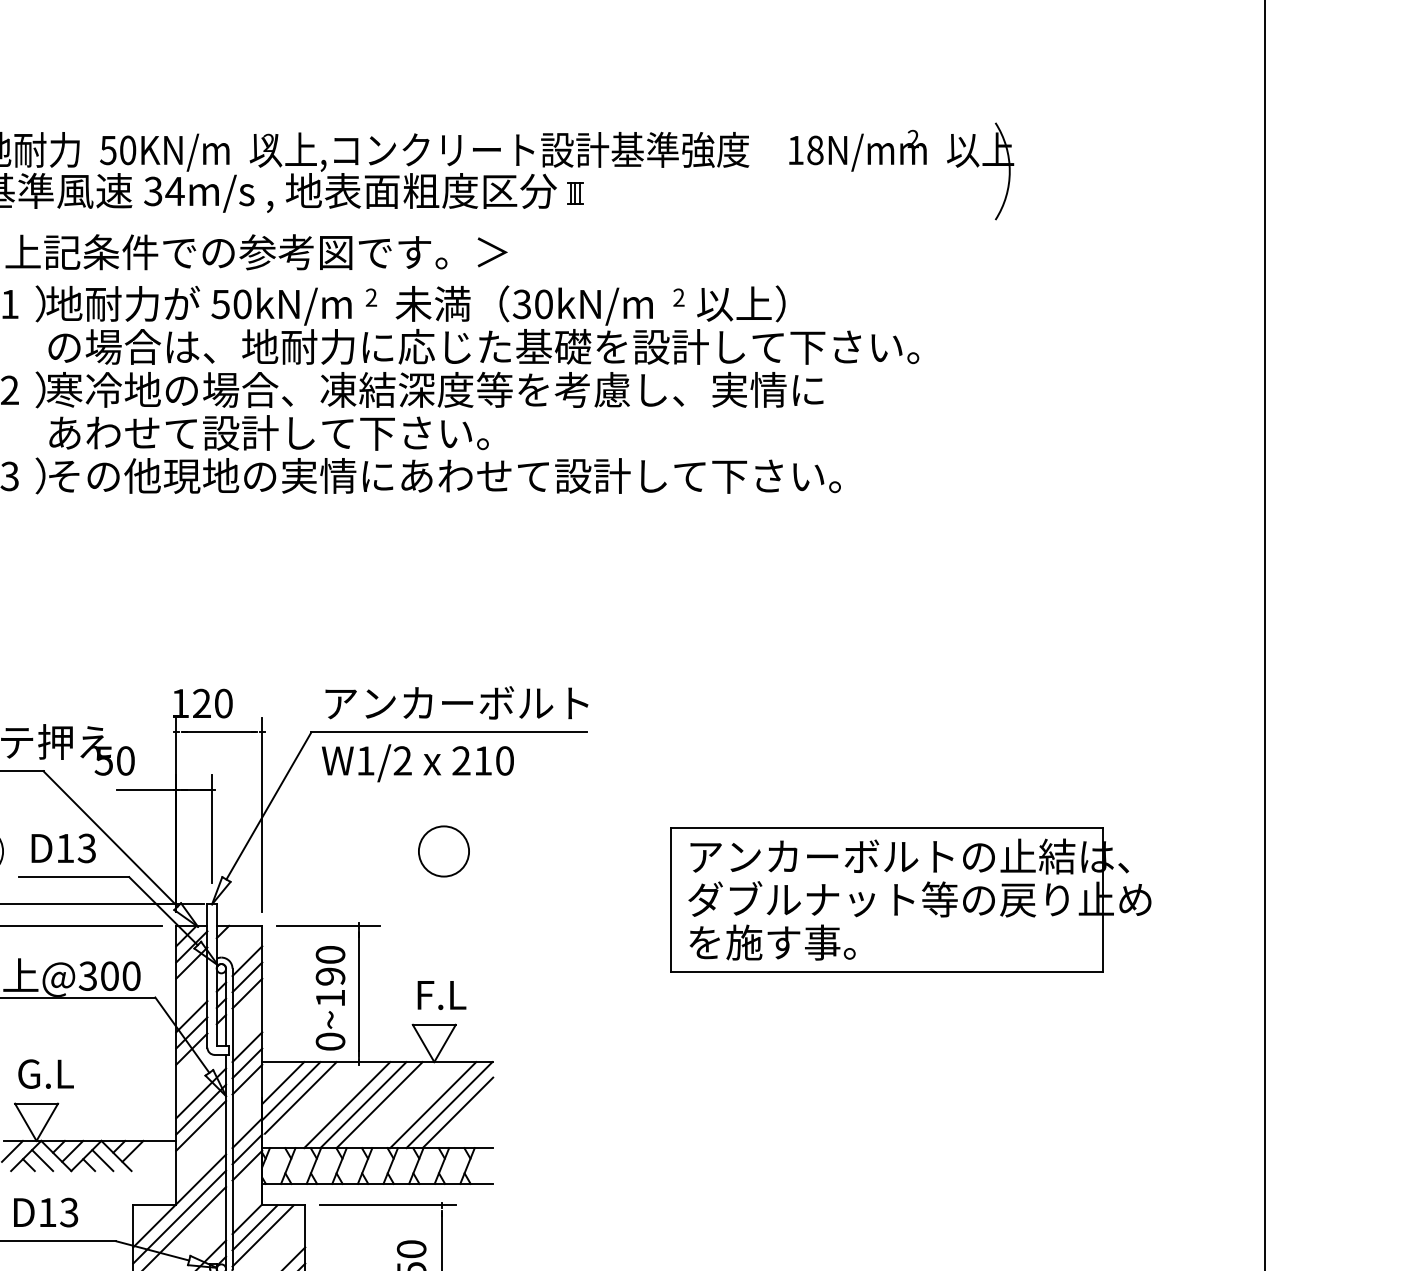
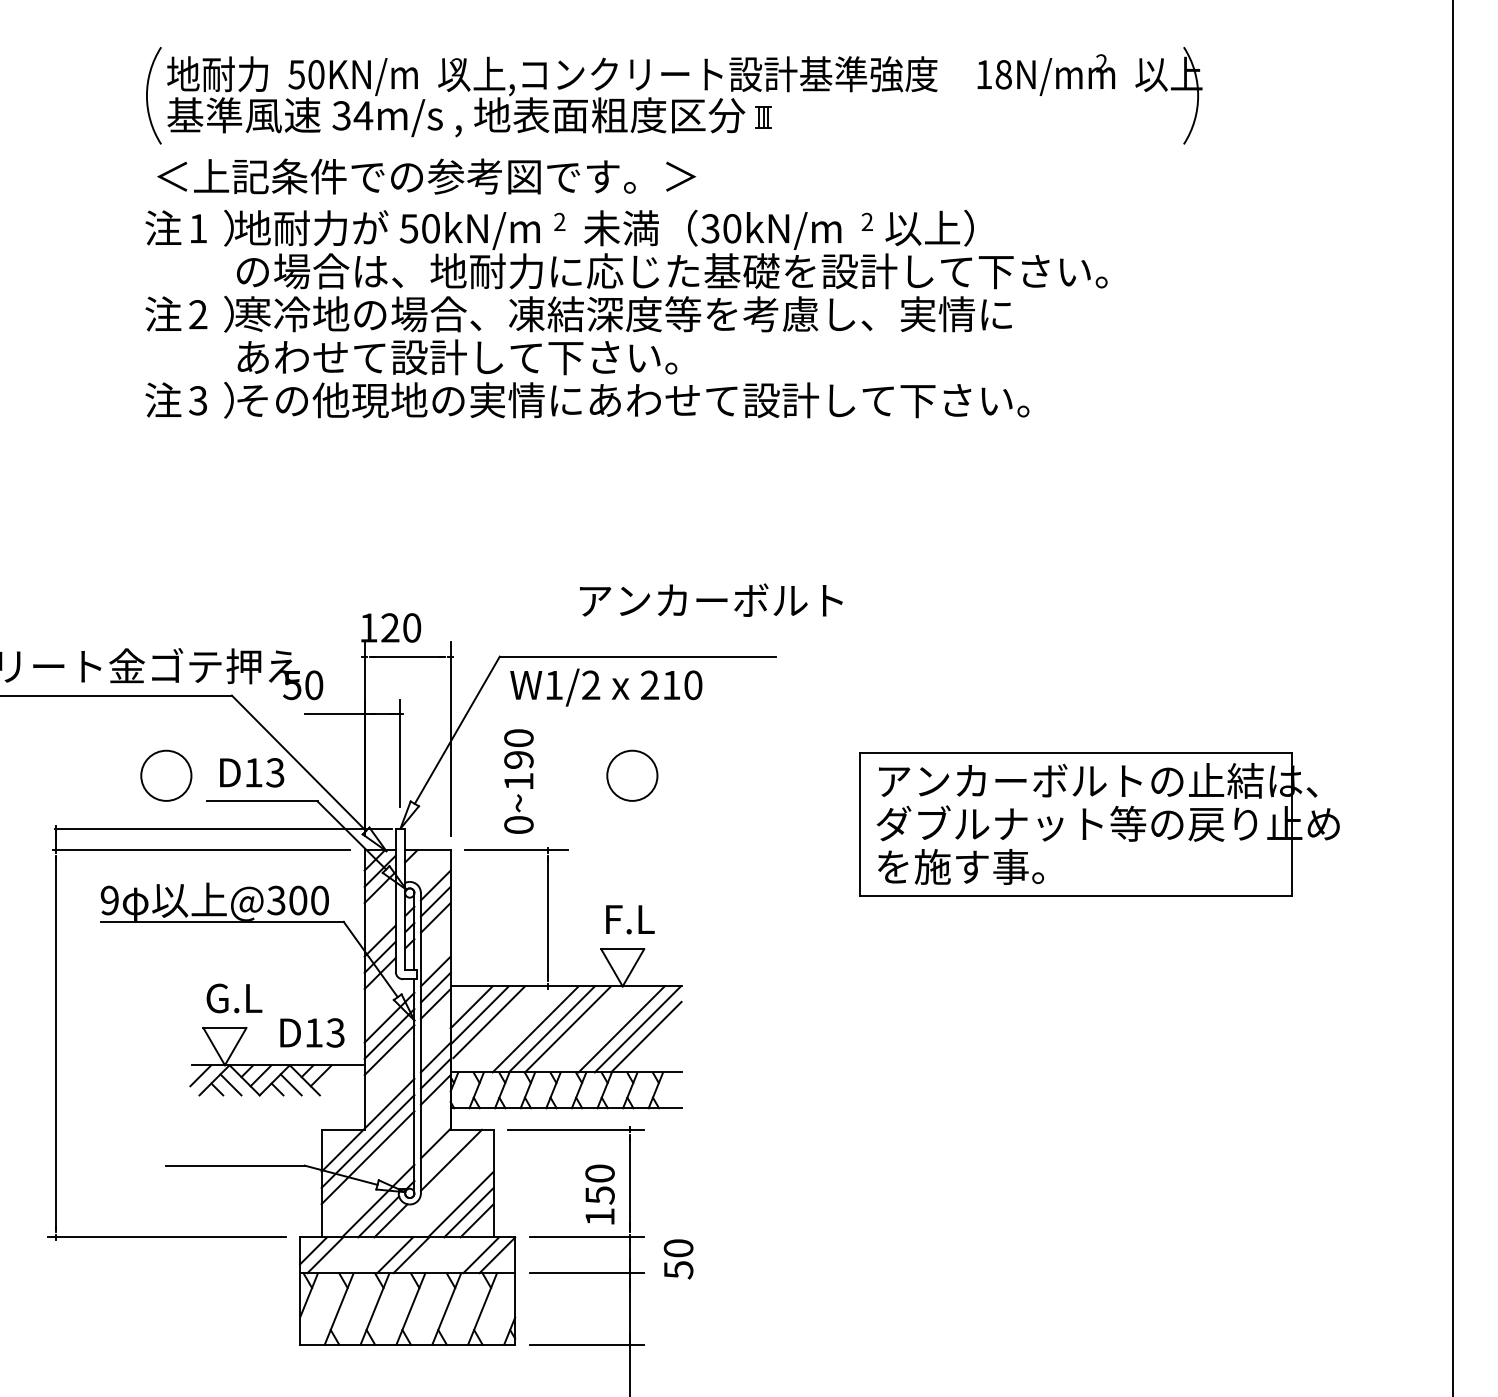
text: (457, 702) -> (711, 599), moved
text: (330, 998) -> (518, 781), moved
text: (46, 1212) -> (312, 1032), moved
line: (254, 1227) -> (442, 1151), removed

